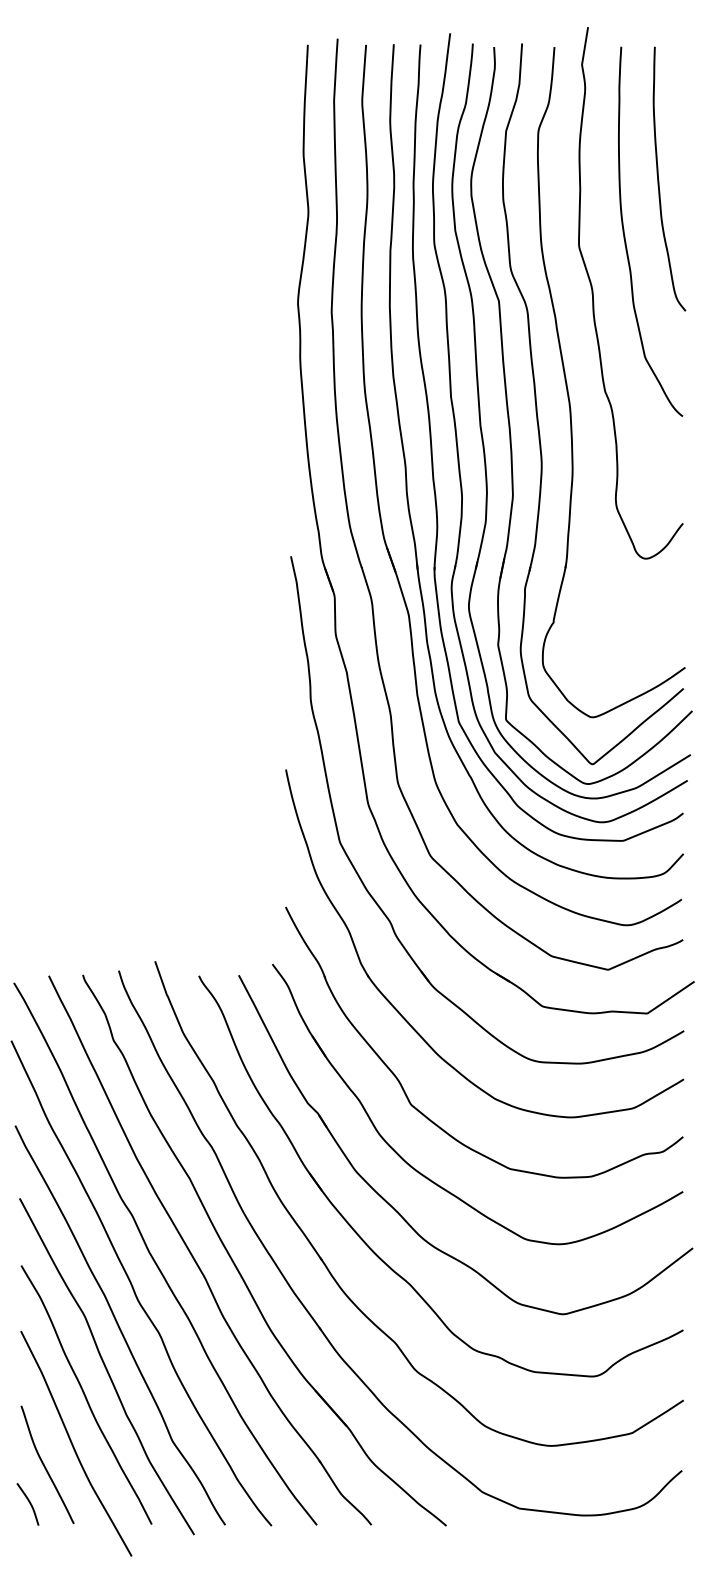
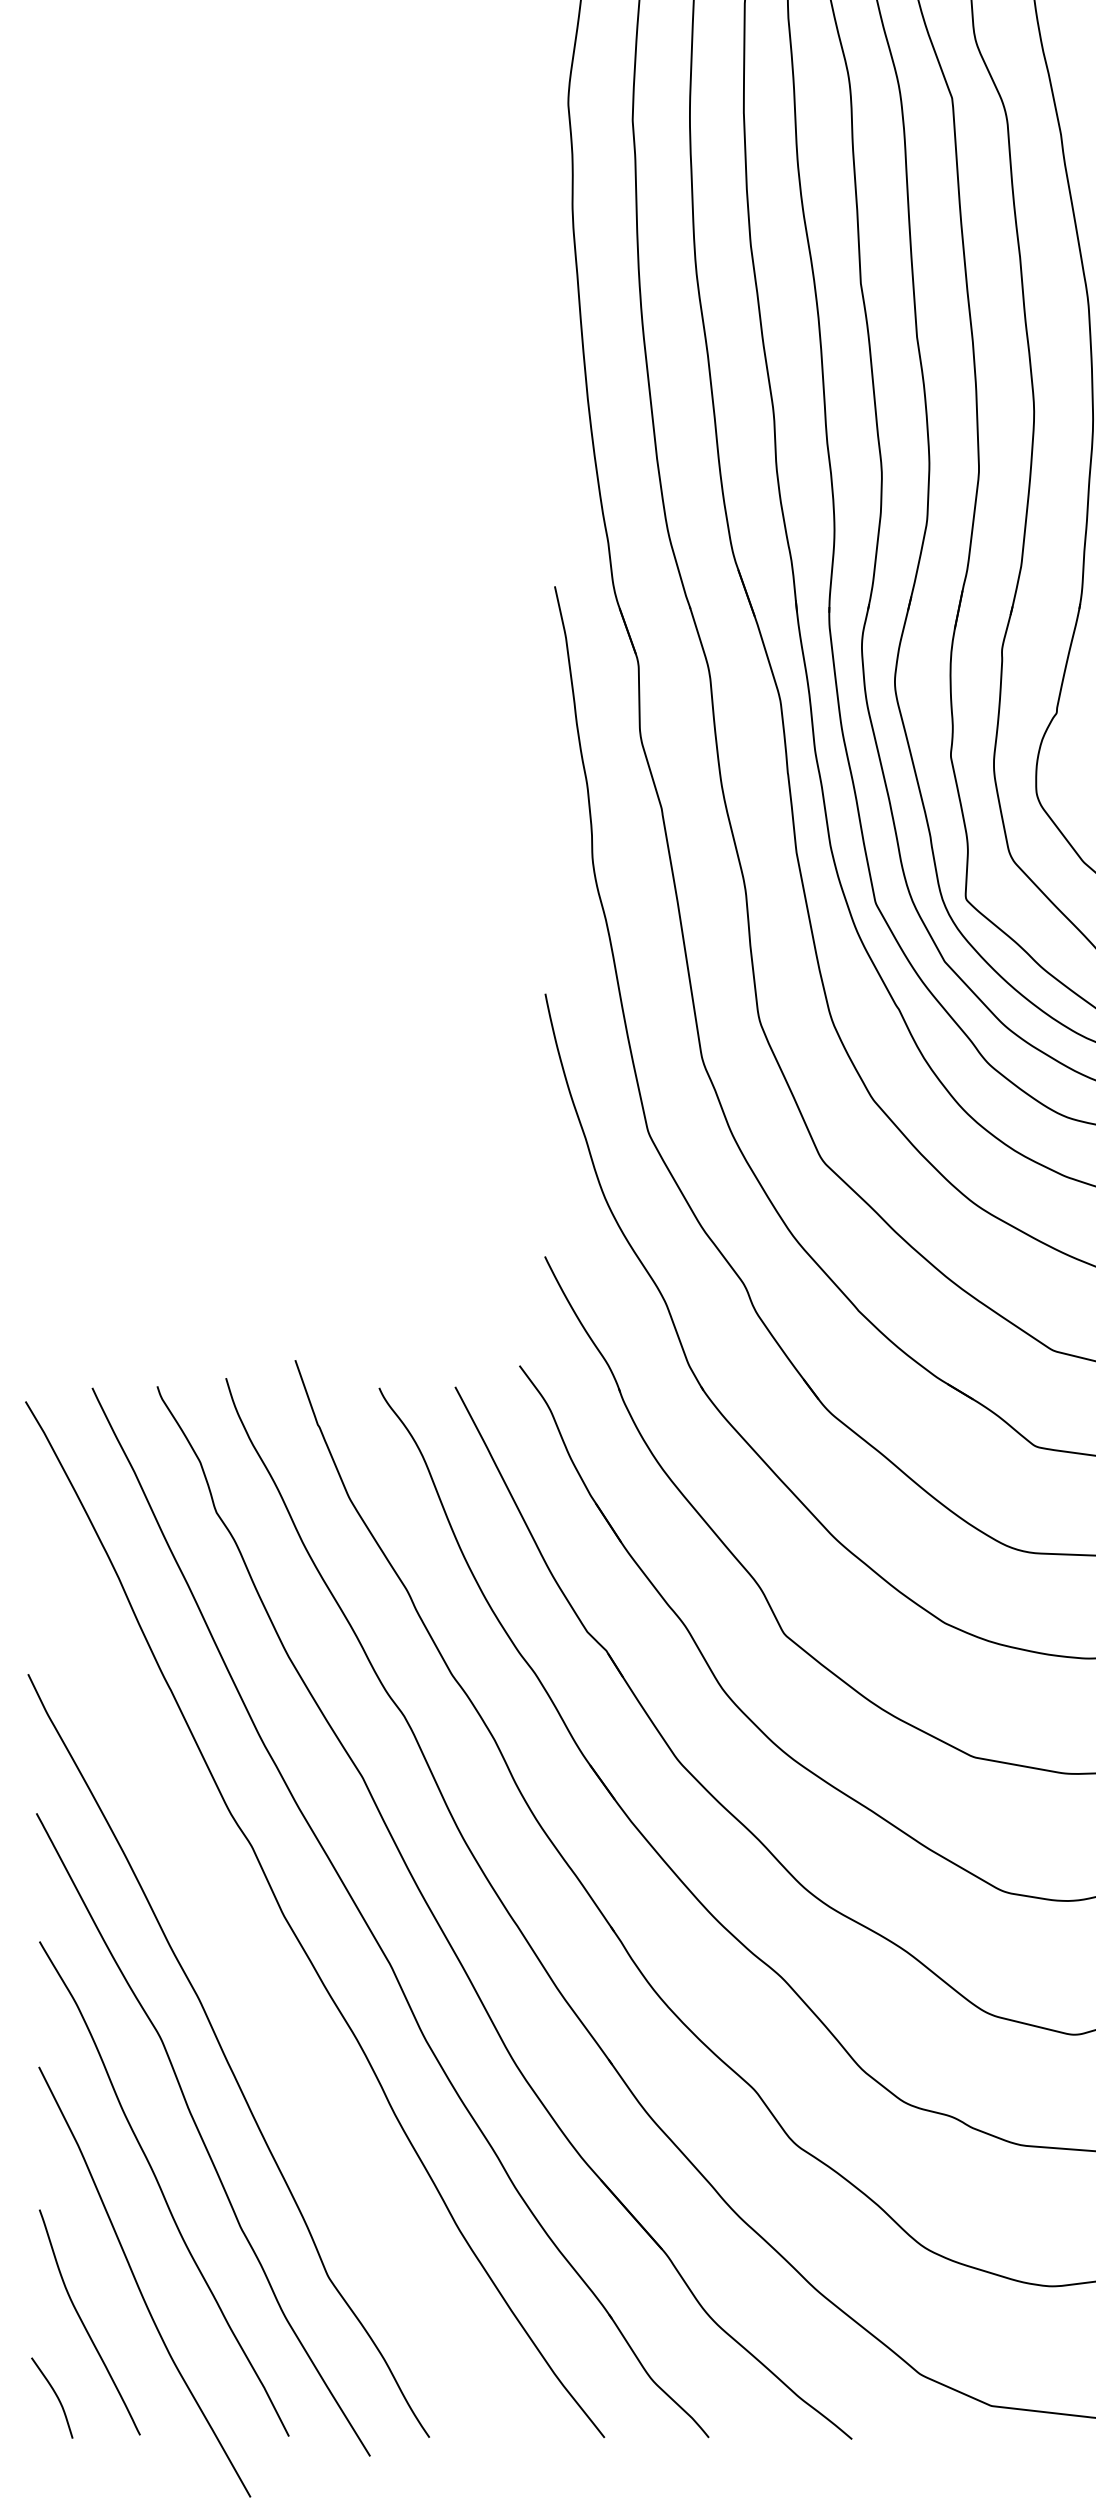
curve: (133, 1286) -> (253, 1981), removed

